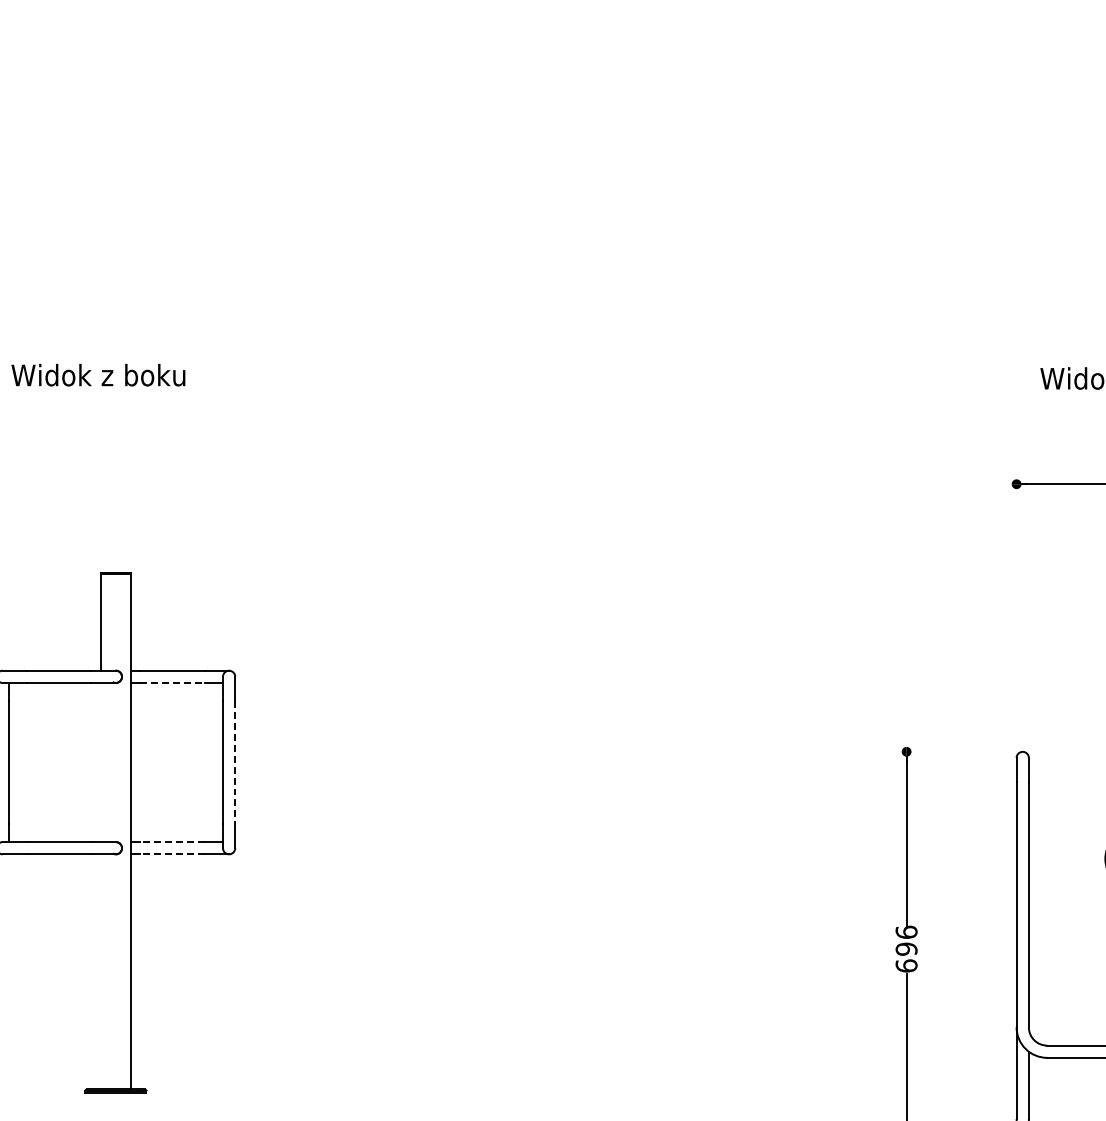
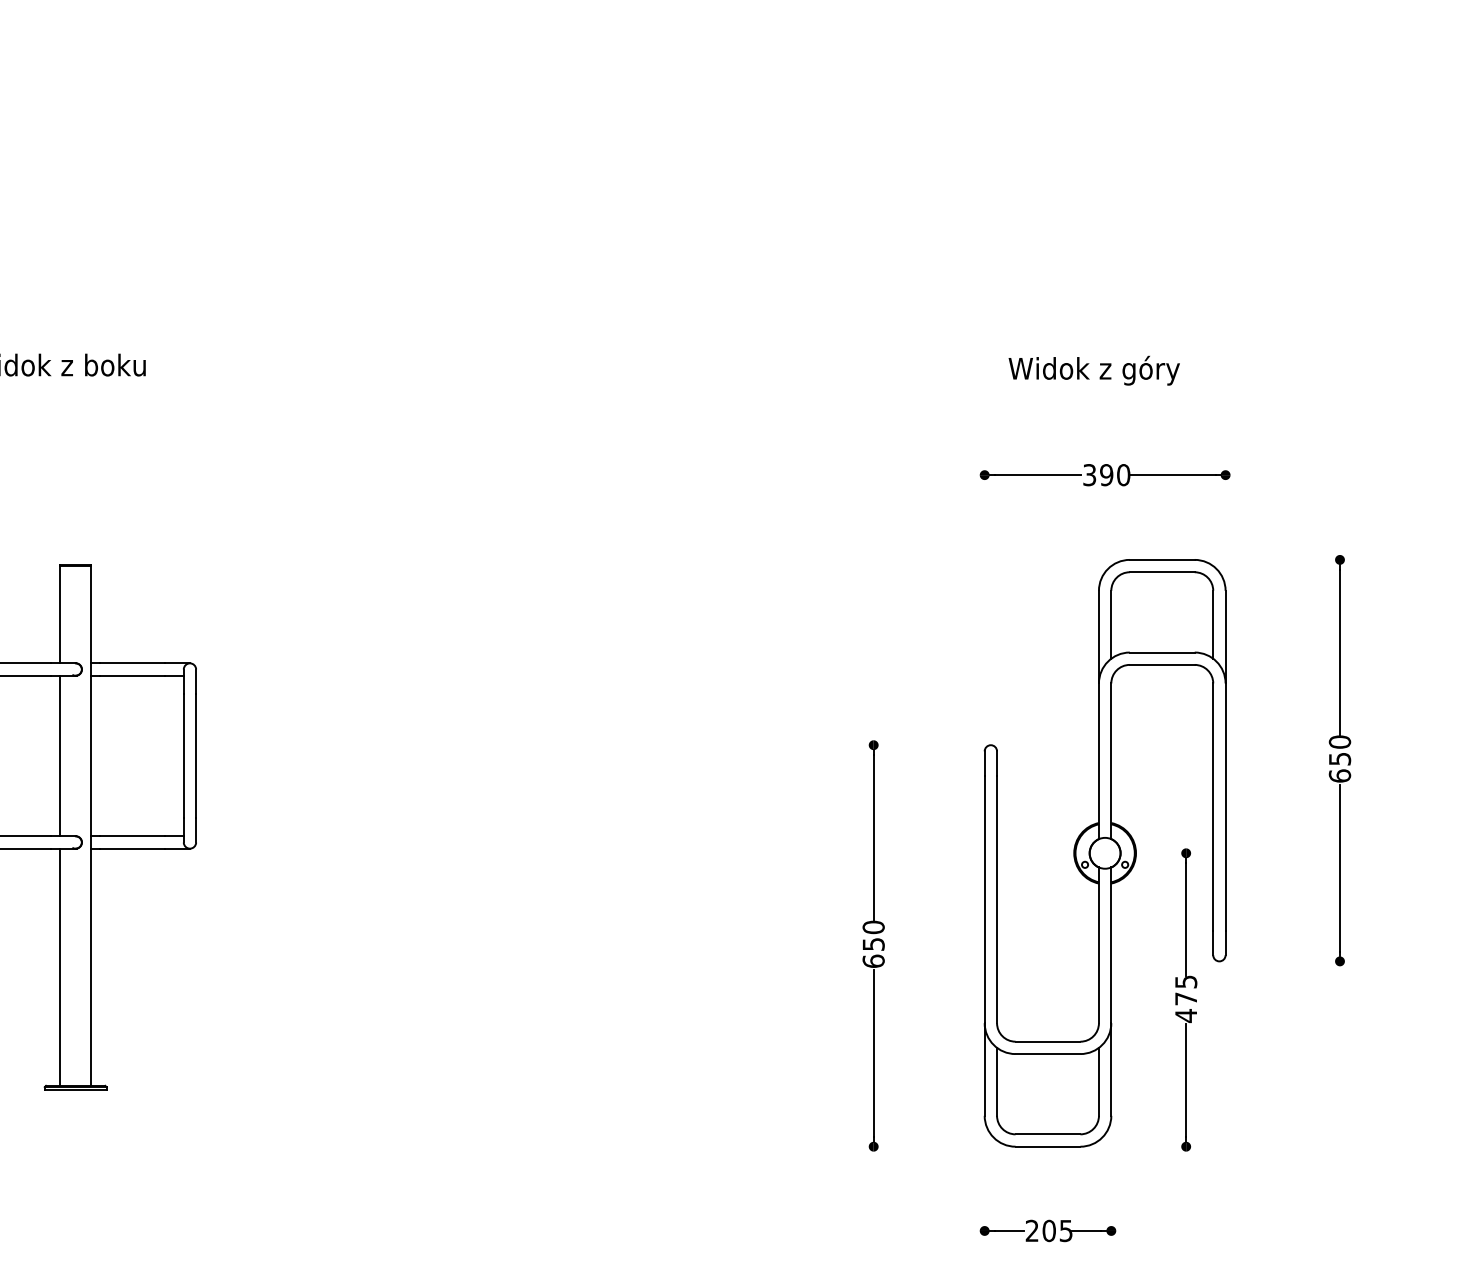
line: (173, 682) -> (133, 675), dashed -> solid
line: (100, 762) -> (60, 755), added
line: (235, 763) -> (196, 756), dashed -> solid
line: (172, 842) -> (132, 836), dashed -> solid
line: (172, 854) -> (132, 848), dashed -> solid
text: (906, 940) -> (873, 935), 696 -> 650
line: (100, 971) -> (60, 966), added

